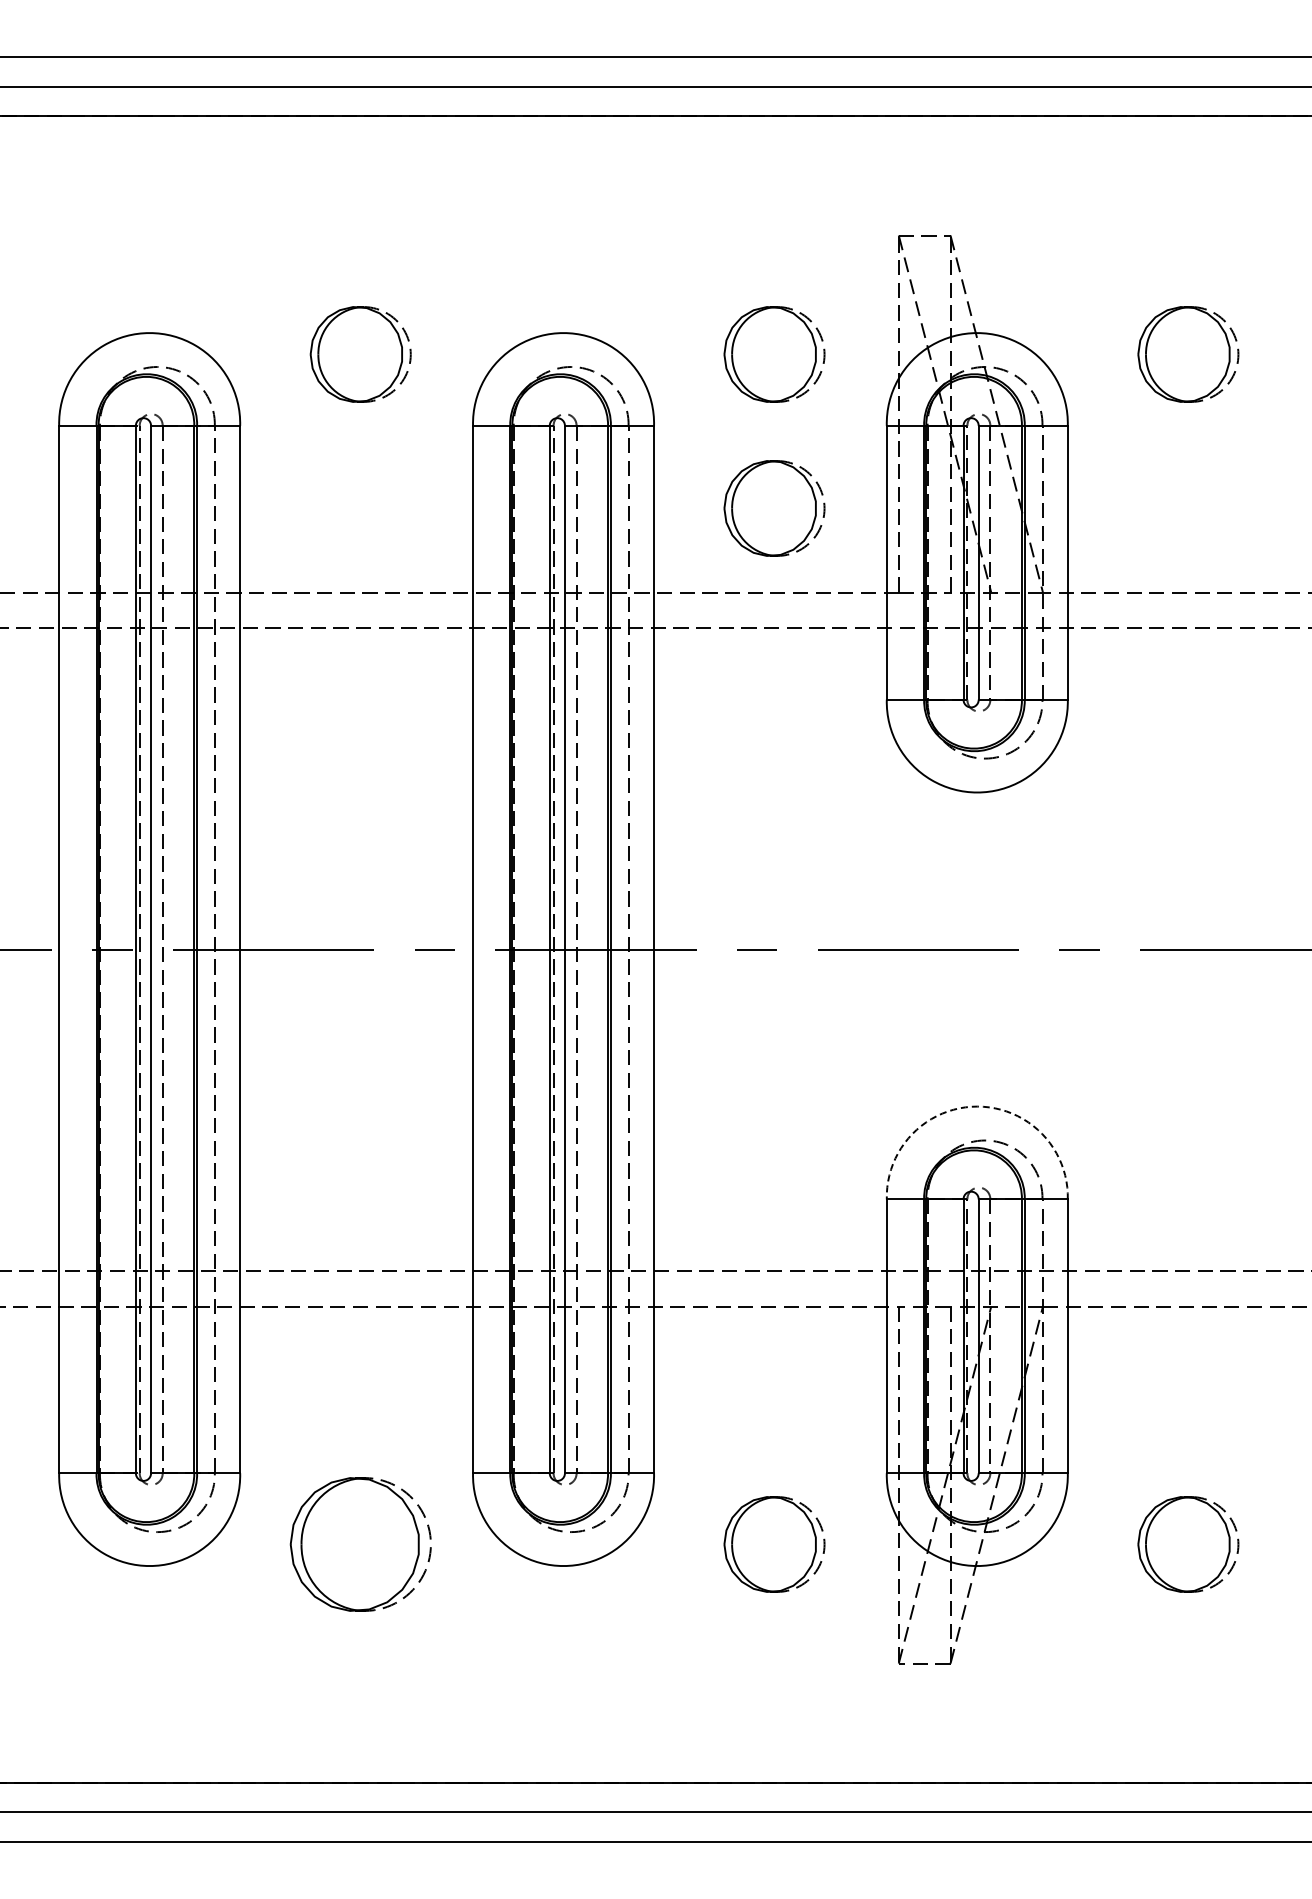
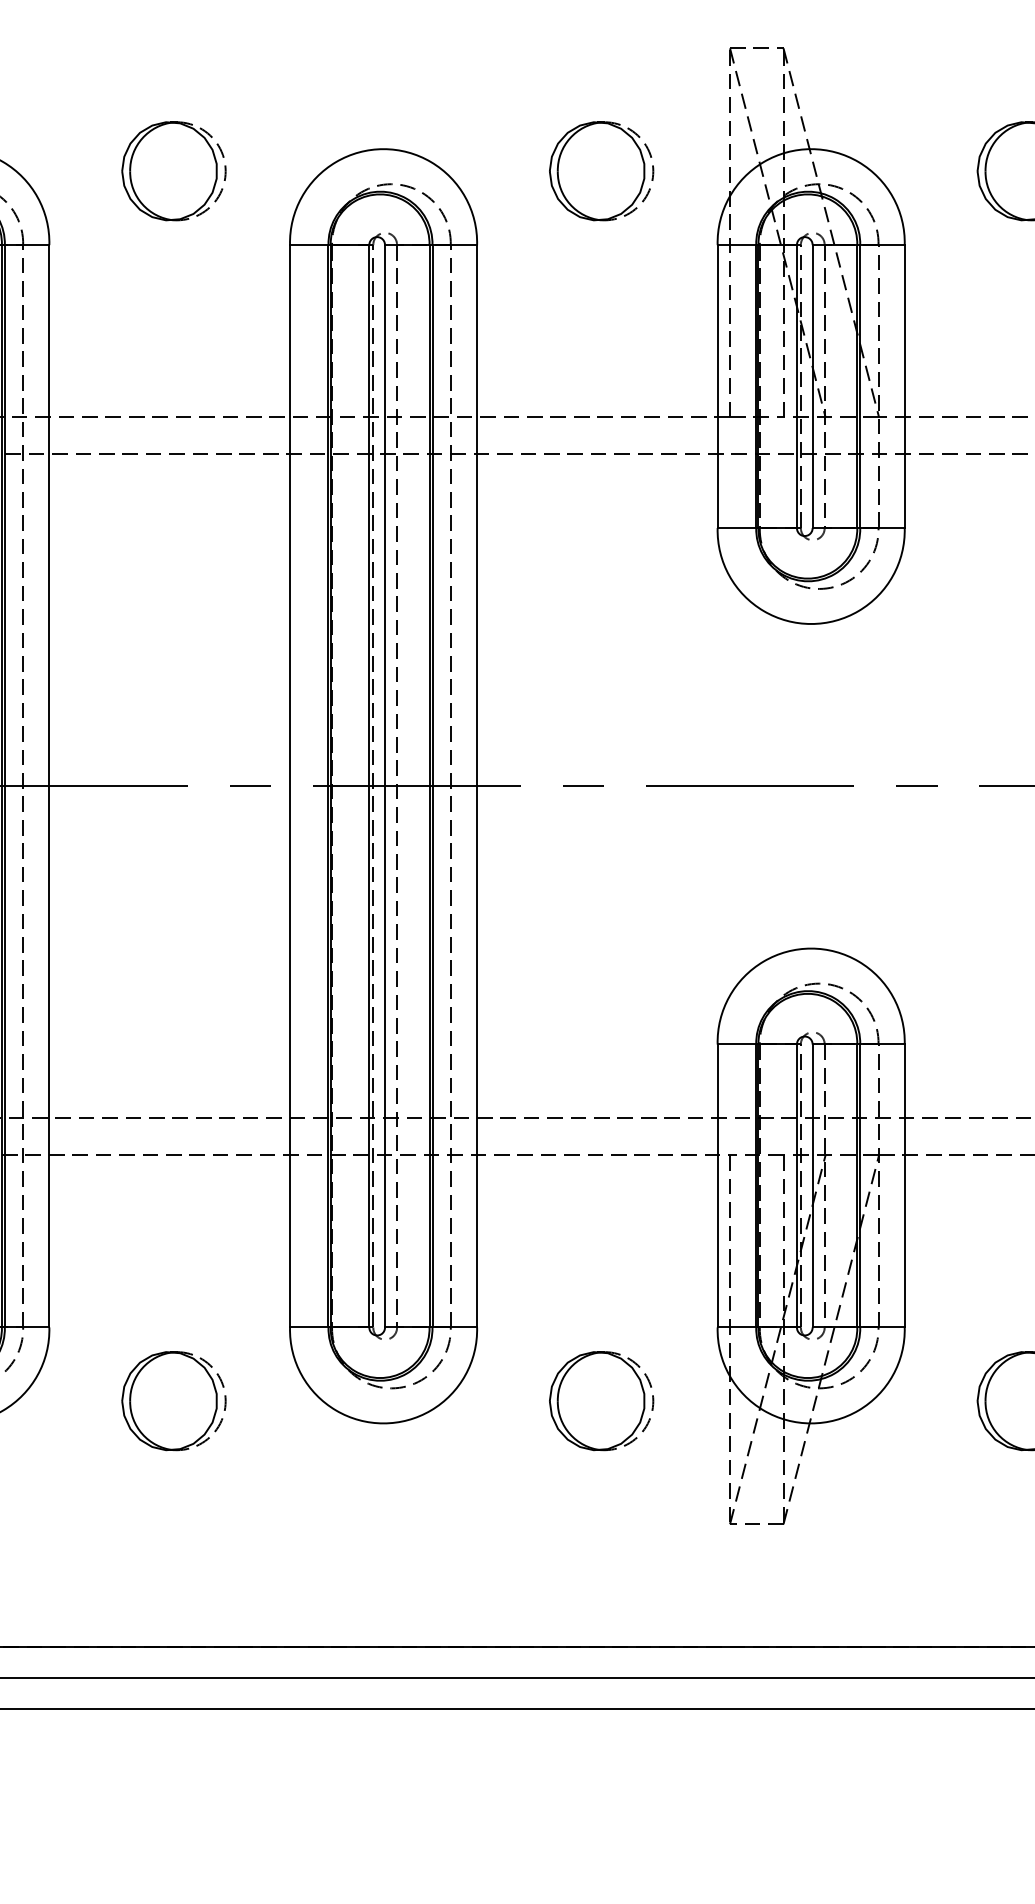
part: (774, 508) -> (601, 330), removed
arc: (977, 1106) -> (811, 948), dashed -> solid
part: (360, 1544) -> (173, 1401), size x0.71

